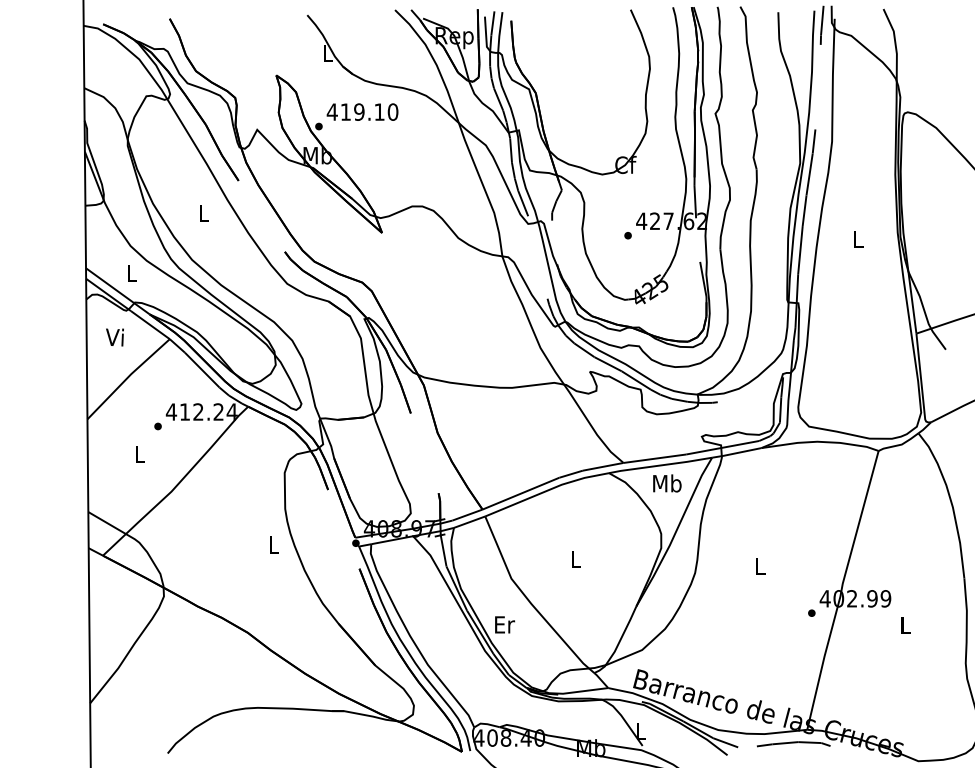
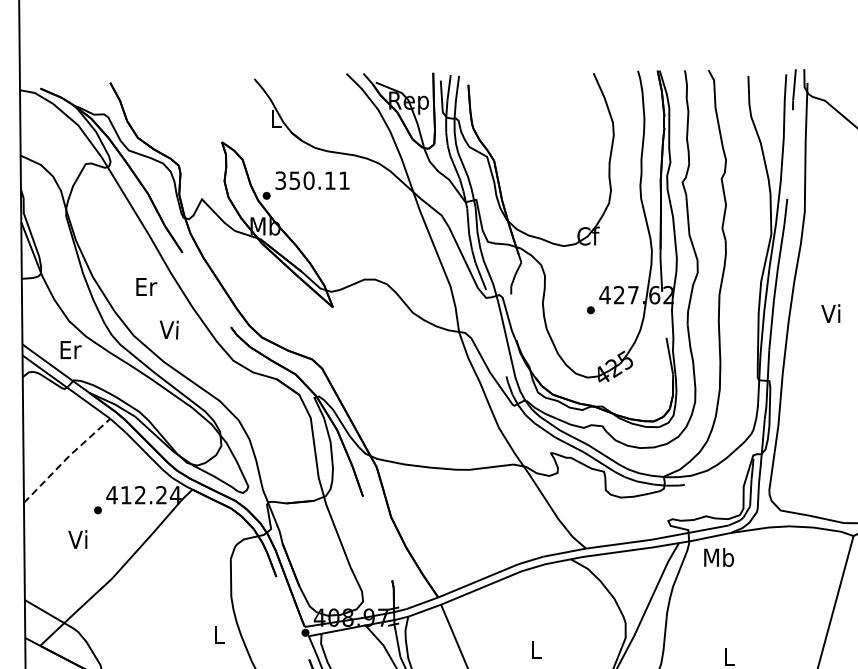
text: (362, 111) -> (312, 180), 419.10 -> 350.11
text: (204, 212) -> (146, 285), L -> Er
text: (856, 238) -> (830, 313), L -> Vi
text: (132, 273) -> (71, 349), L -> Er
text: (114, 337) -> (168, 330), moved
line: (128, 377) -> (67, 458), solid -> dashed
text: (138, 454) -> (77, 539), L -> Vi
text: (667, 483) -> (719, 557), moved

